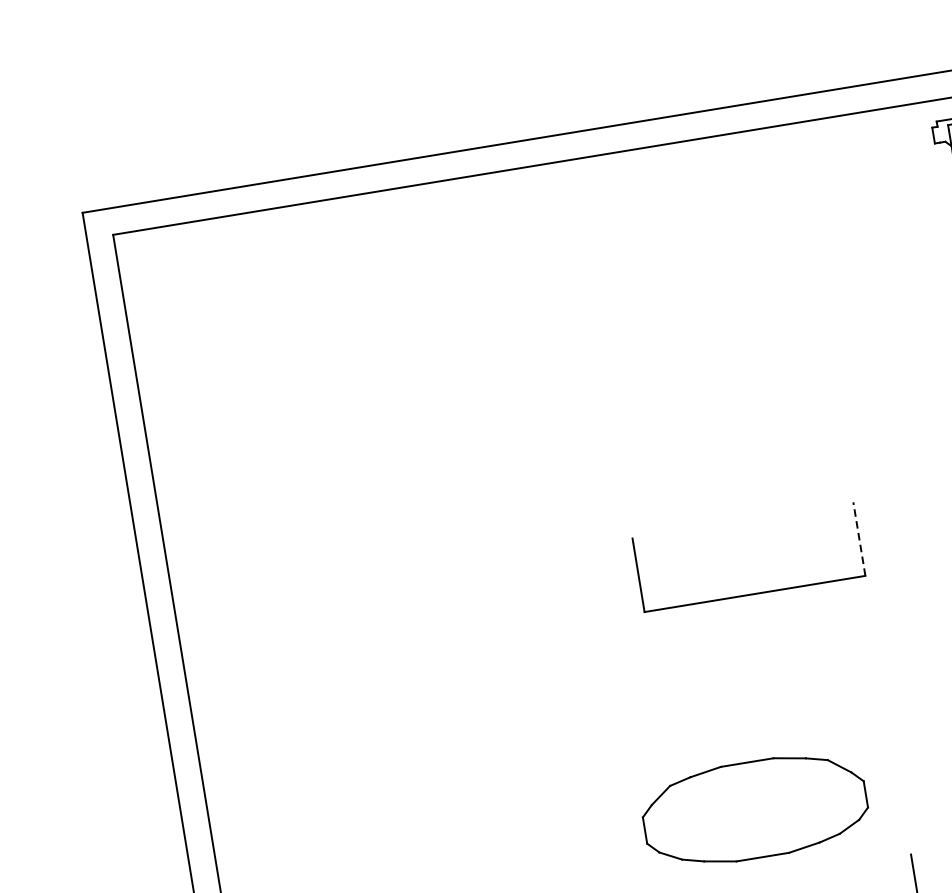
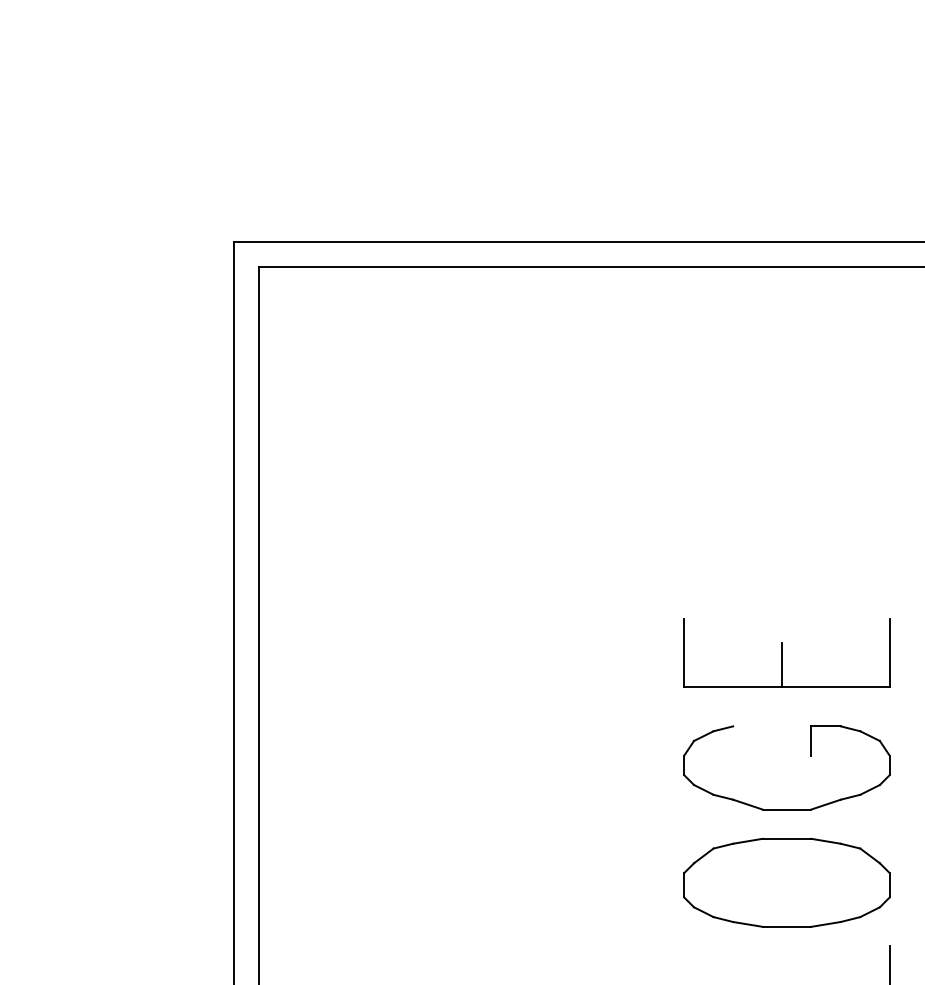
line: (859, 538) -> (889, 652), dashed -> solid
line: (746, 571) -> (782, 665), added
part: (792, 664) -> (810, 756), added
part: (754, 809) -> (786, 882), moved

